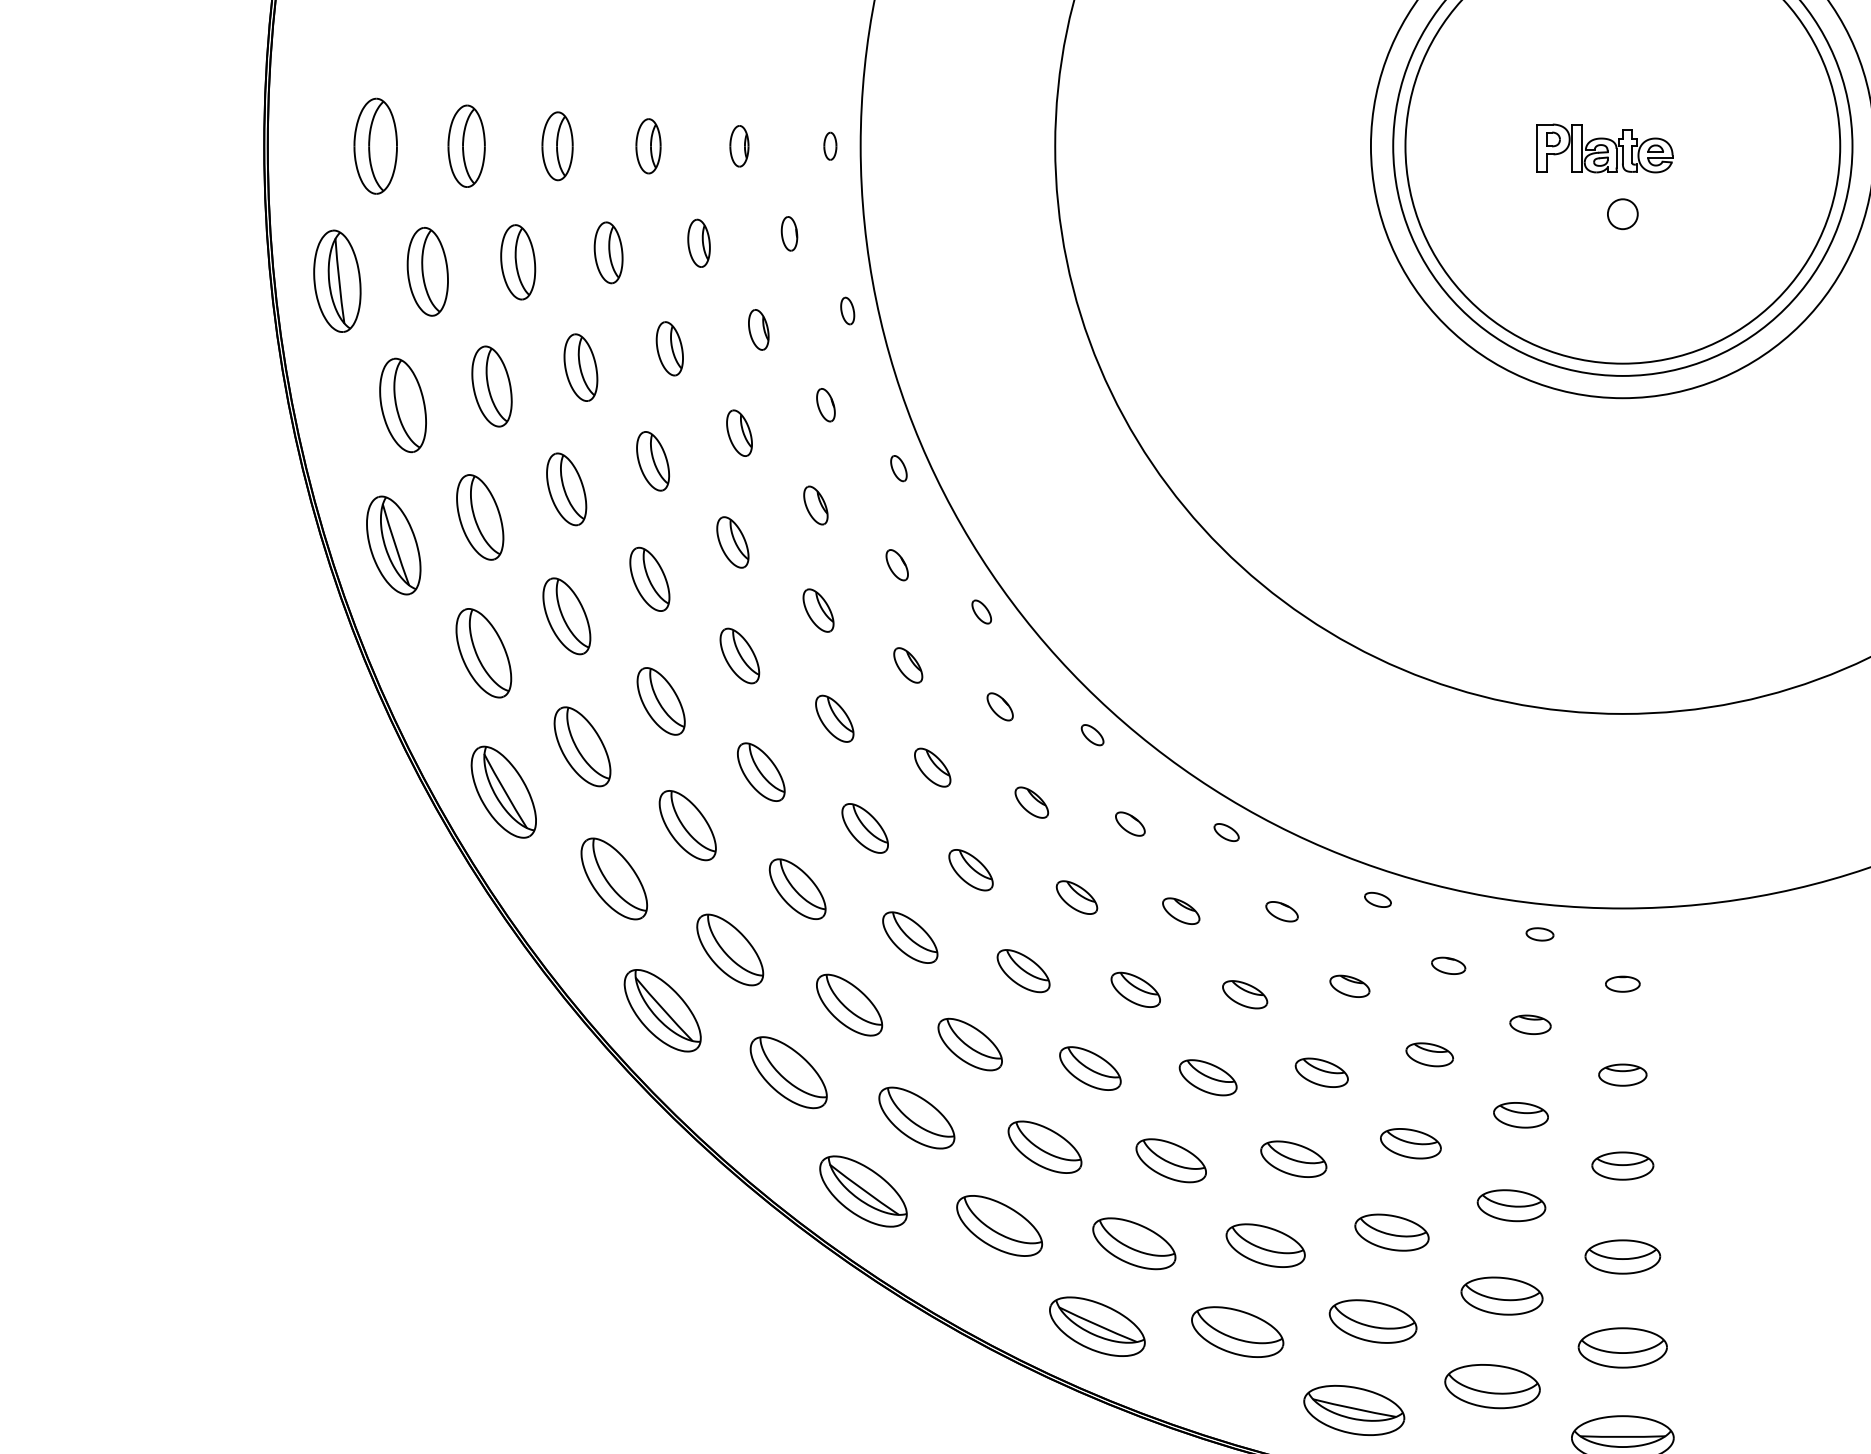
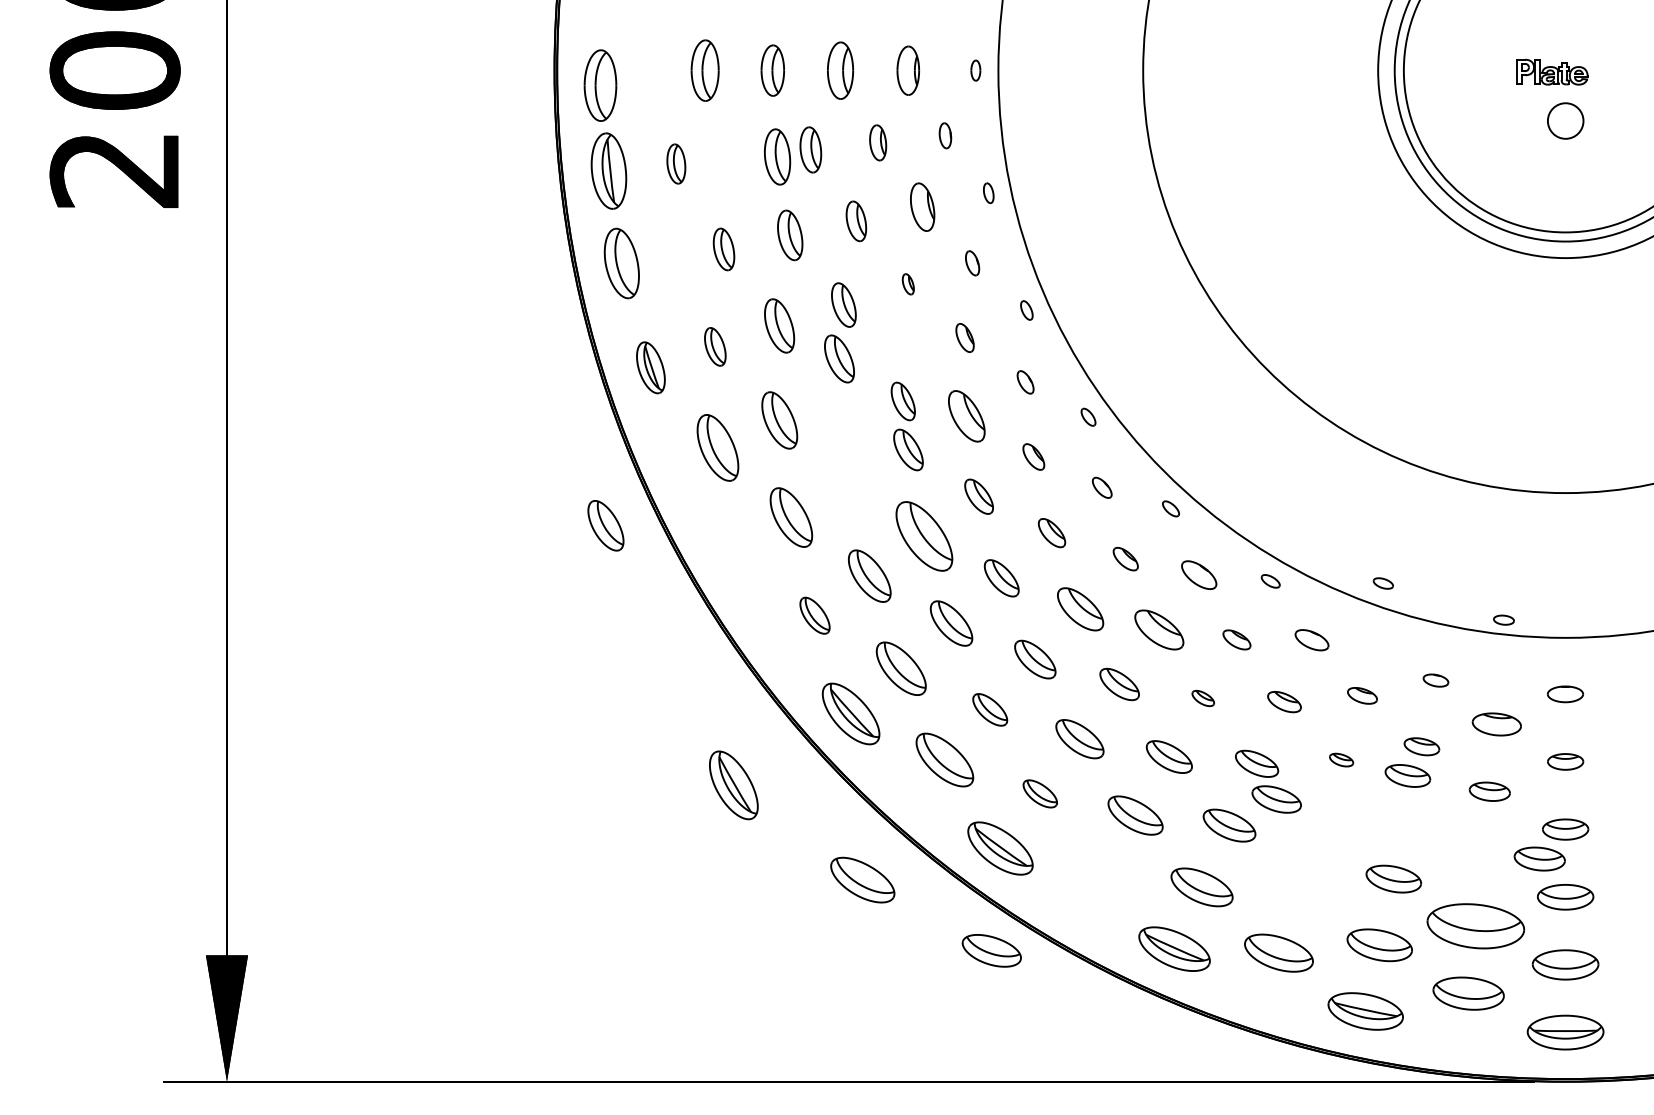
part: (375, 146) -> (600, 85), moved
part: (648, 146) -> (840, 70), size x1.4
part: (738, 146) -> (907, 70), size x1.6
part: (1605, 147) -> (1552, 71), size x0.7
circle: (1622, 214) -> (1565, 121), size x1.6
part: (518, 261) -> (777, 156), moved
part: (428, 271) -> (676, 163), size x0.6
part: (758, 330) -> (922, 207), size x1.6
part: (491, 386) -> (723, 249), size x0.7
part: (402, 405) -> (621, 263), moved
part: (739, 433) -> (908, 284), size x0.6
part: (480, 516) -> (715, 346), size x0.6
part: (731, 542) -> (902, 401), moved
part: (393, 545) -> (650, 367), size x0.7
part: (649, 578) -> (839, 358), moved
part: (819, 609) -> (967, 415), size x1.6
part: (660, 701) -> (605, 525), moved
part: (761, 772) -> (924, 536), size x1.6
part: (503, 792) -> (733, 785), moved
part: (1129, 823) -> (1198, 574), size x1.6
part: (970, 870) -> (1080, 609), size x1.4
part: (613, 878) -> (814, 615), size x0.6
part: (1077, 897) -> (1159, 629), size x1.6
part: (1376, 899) -> (1382, 583), moved
part: (1281, 912) -> (1311, 640), size x1.4
part: (1539, 933) -> (1503, 619), moved
part: (1622, 983) -> (1565, 693), size x1.4
part: (1136, 989) -> (1203, 698), size x0.6
part: (850, 1004) -> (990, 709), size x0.7
part: (1529, 1024) -> (1496, 724), size x1.6
part: (1321, 1071) -> (1341, 759), size x0.6
part: (917, 1117) -> (1040, 793), size x0.6
part: (1410, 1143) -> (1407, 775), moved
part: (1293, 1159) -> (1276, 799), moved
part: (1511, 1204) -> (1539, 858), moved
part: (999, 1225) -> (862, 879), moved
part: (1265, 1245) -> (991, 950), moved
part: (1501, 1296) -> (1475, 926), size x1.6

